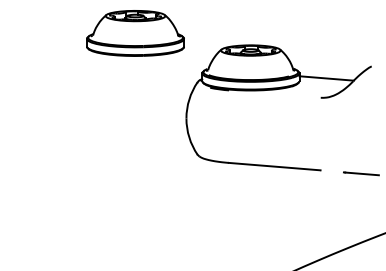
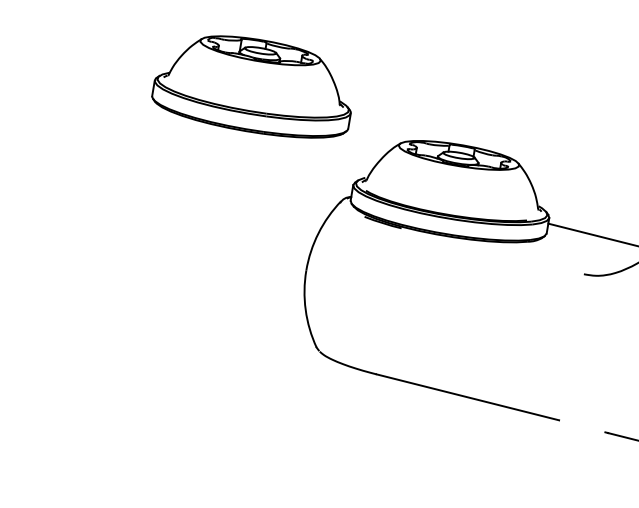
part: (135, 33) -> (254, 85), moved

